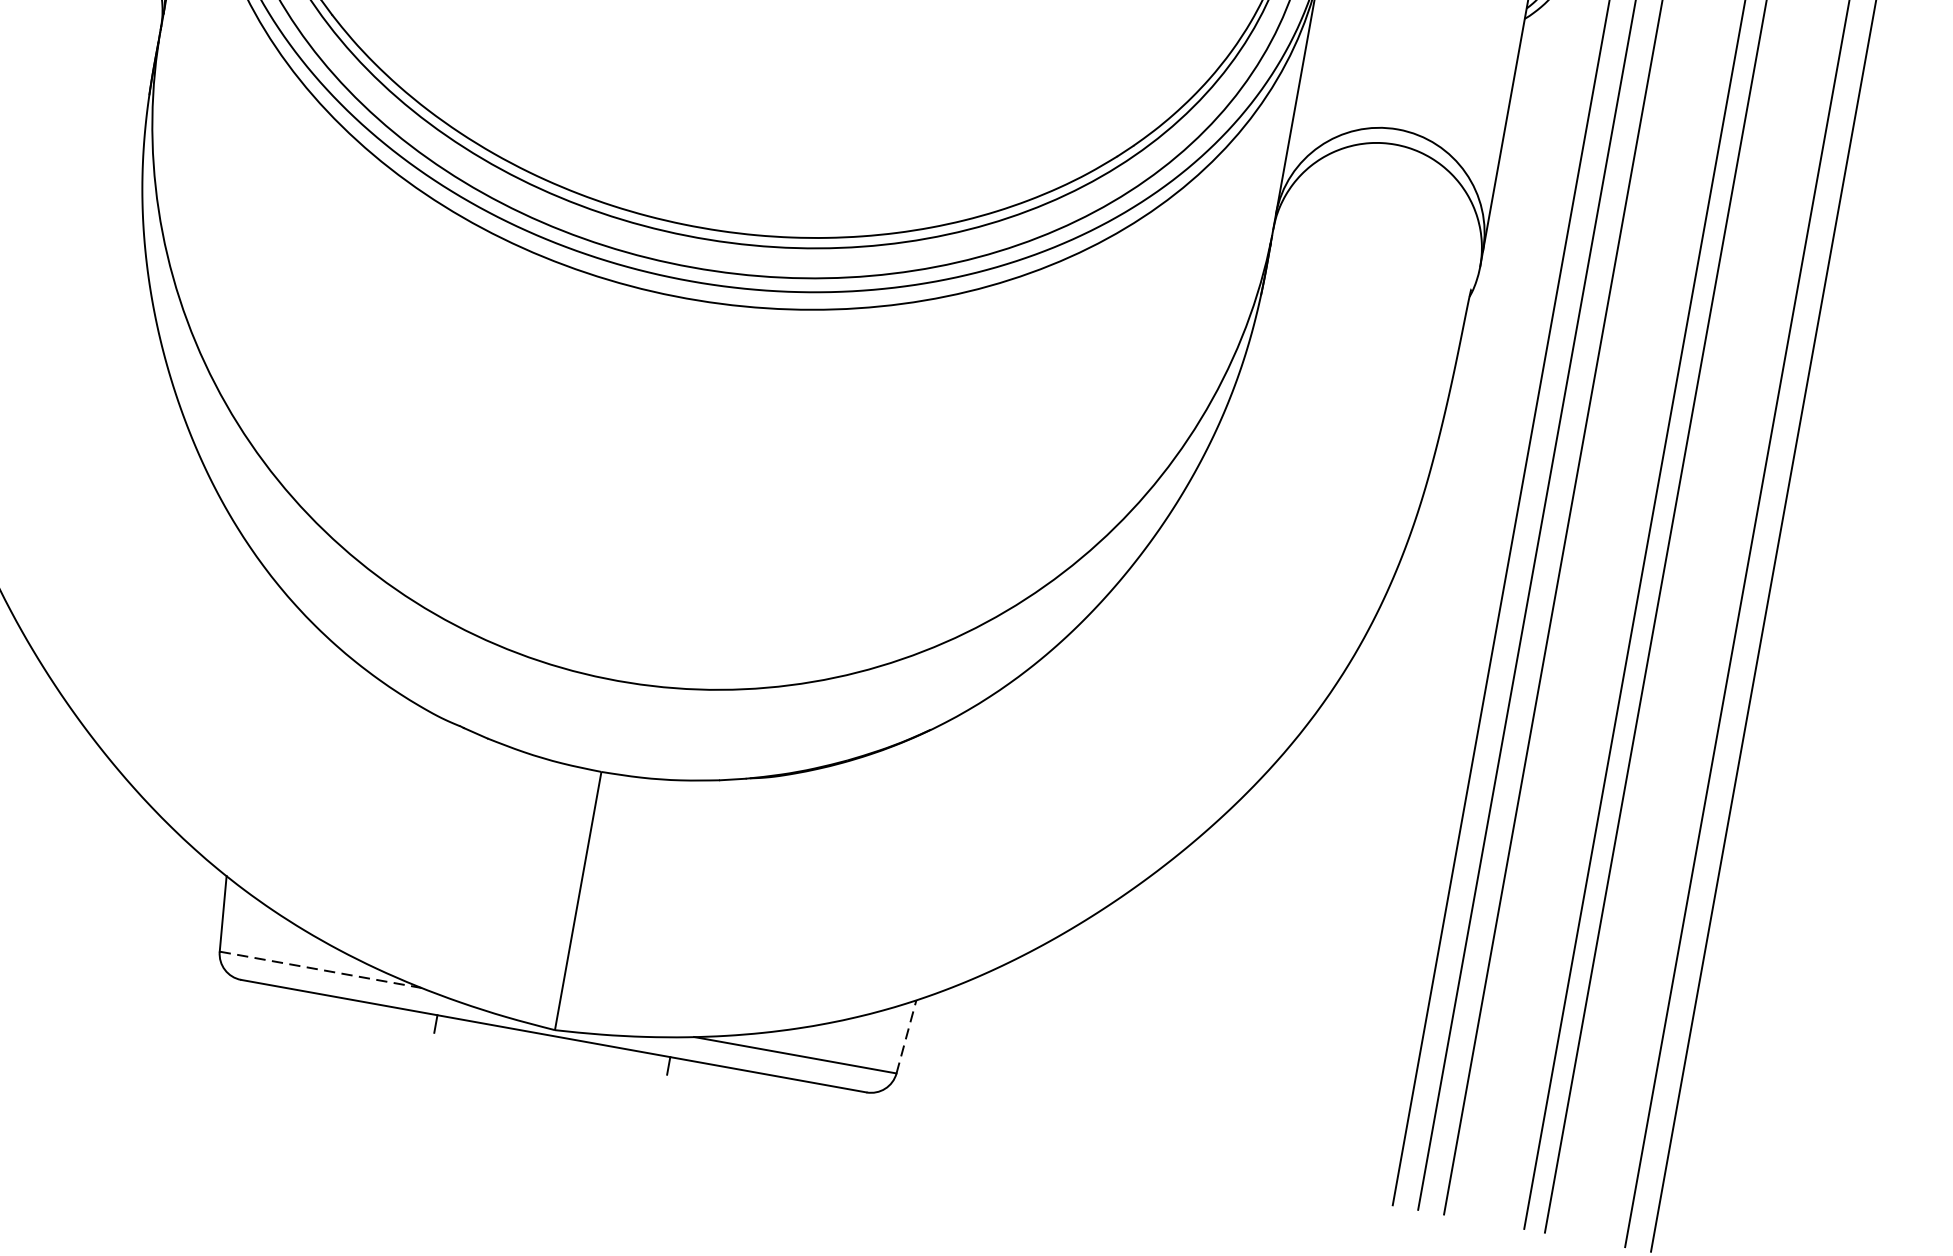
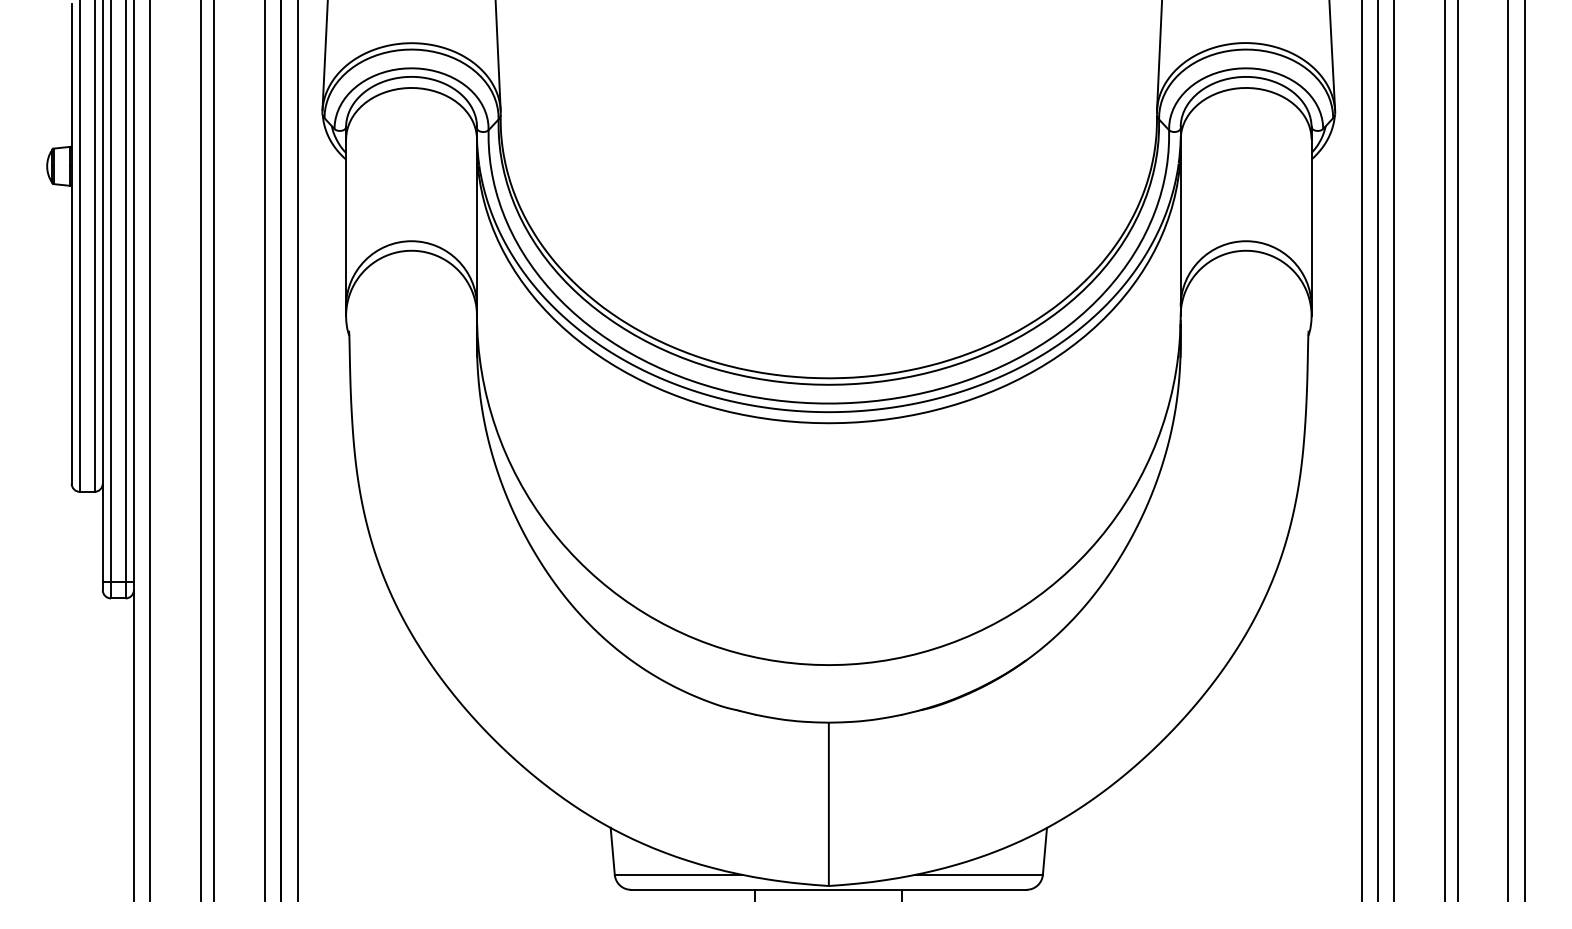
line: (320, 969) -> (678, 874), dashed -> solid
line: (905, 1036) -> (1044, 851), dashed -> solid

